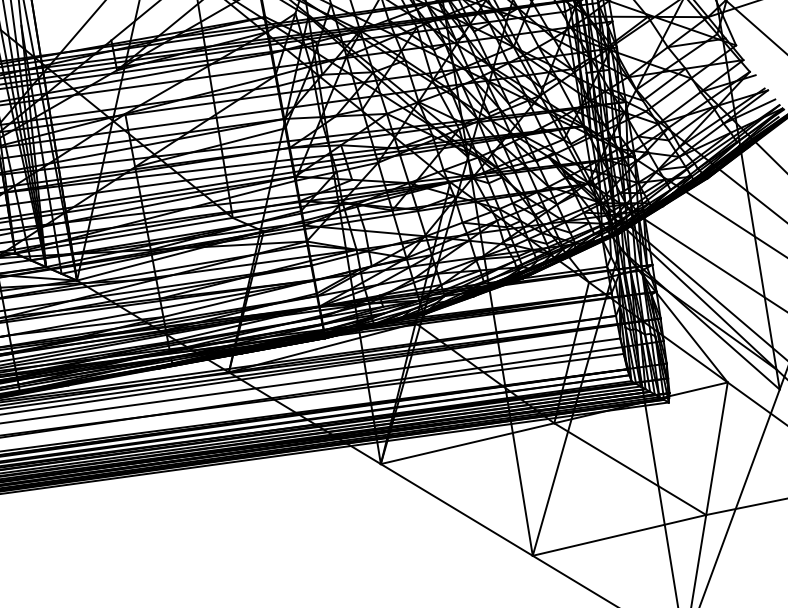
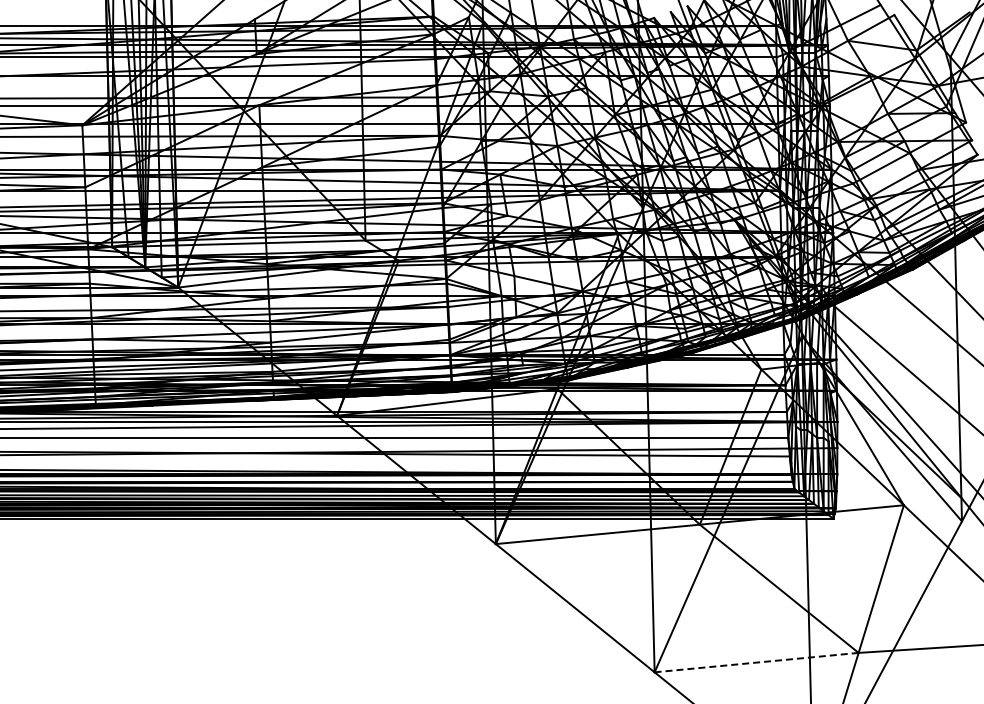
line: (619, 535) -> (756, 662), solid -> dashed

